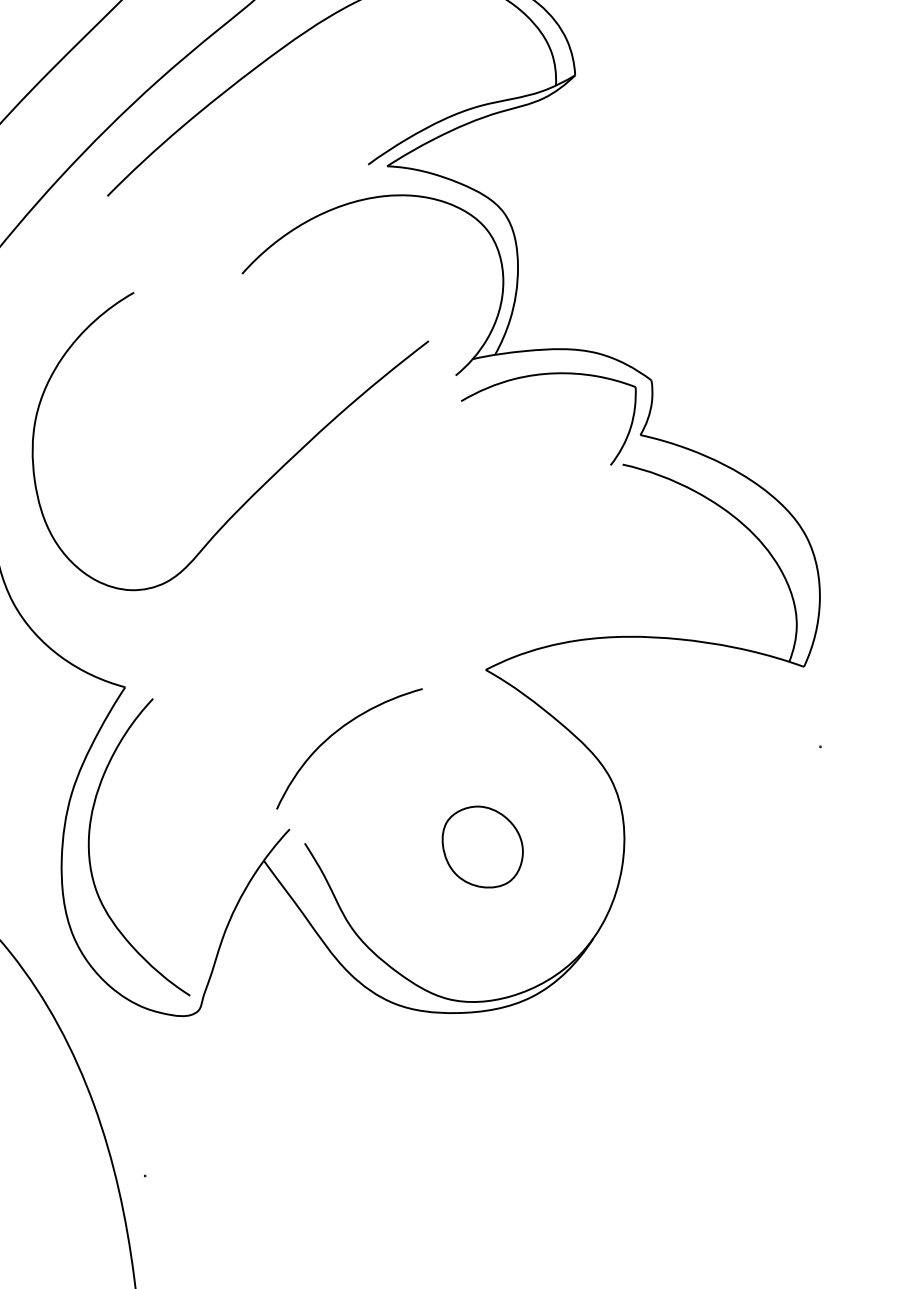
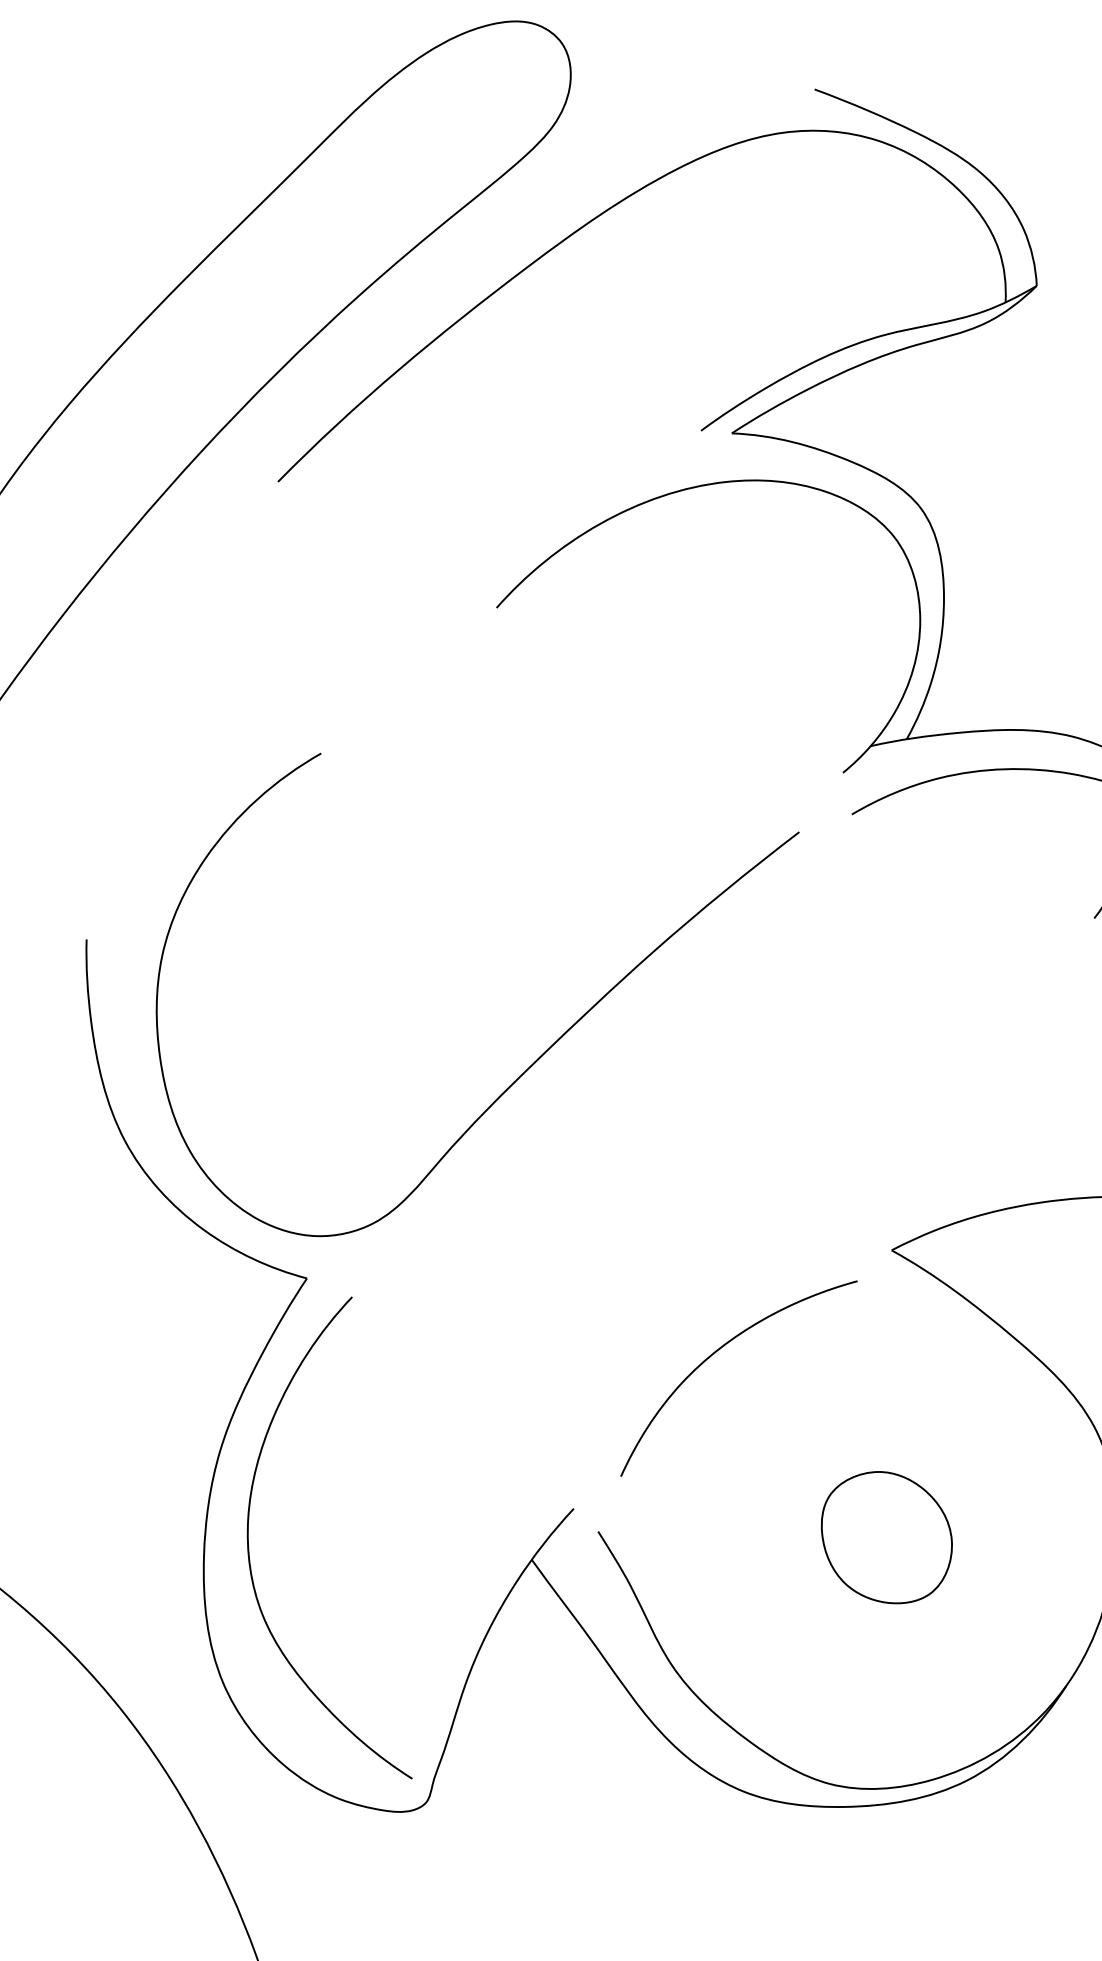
curve: (262, 484) -> (529, 1064), moved
curve: (337, 732) -> (719, 1351), moved

